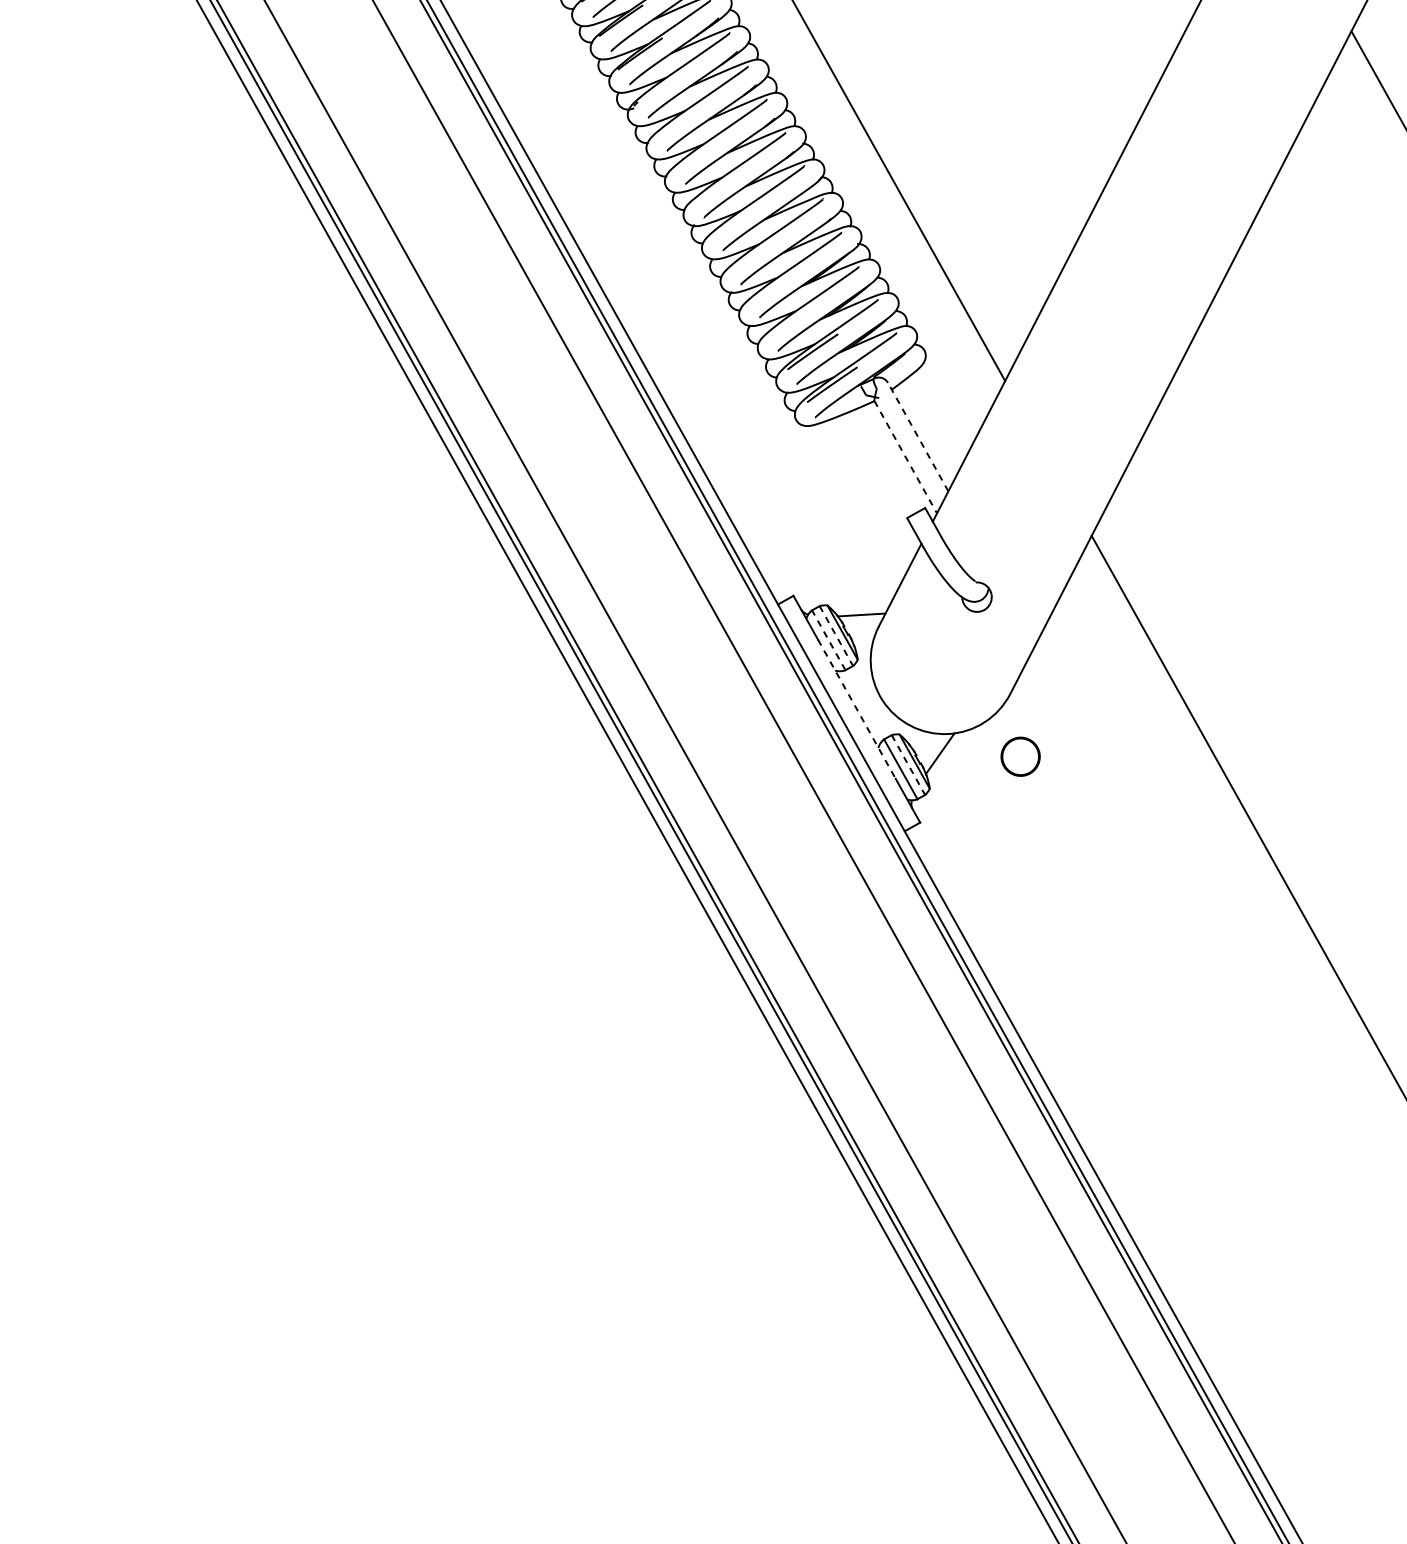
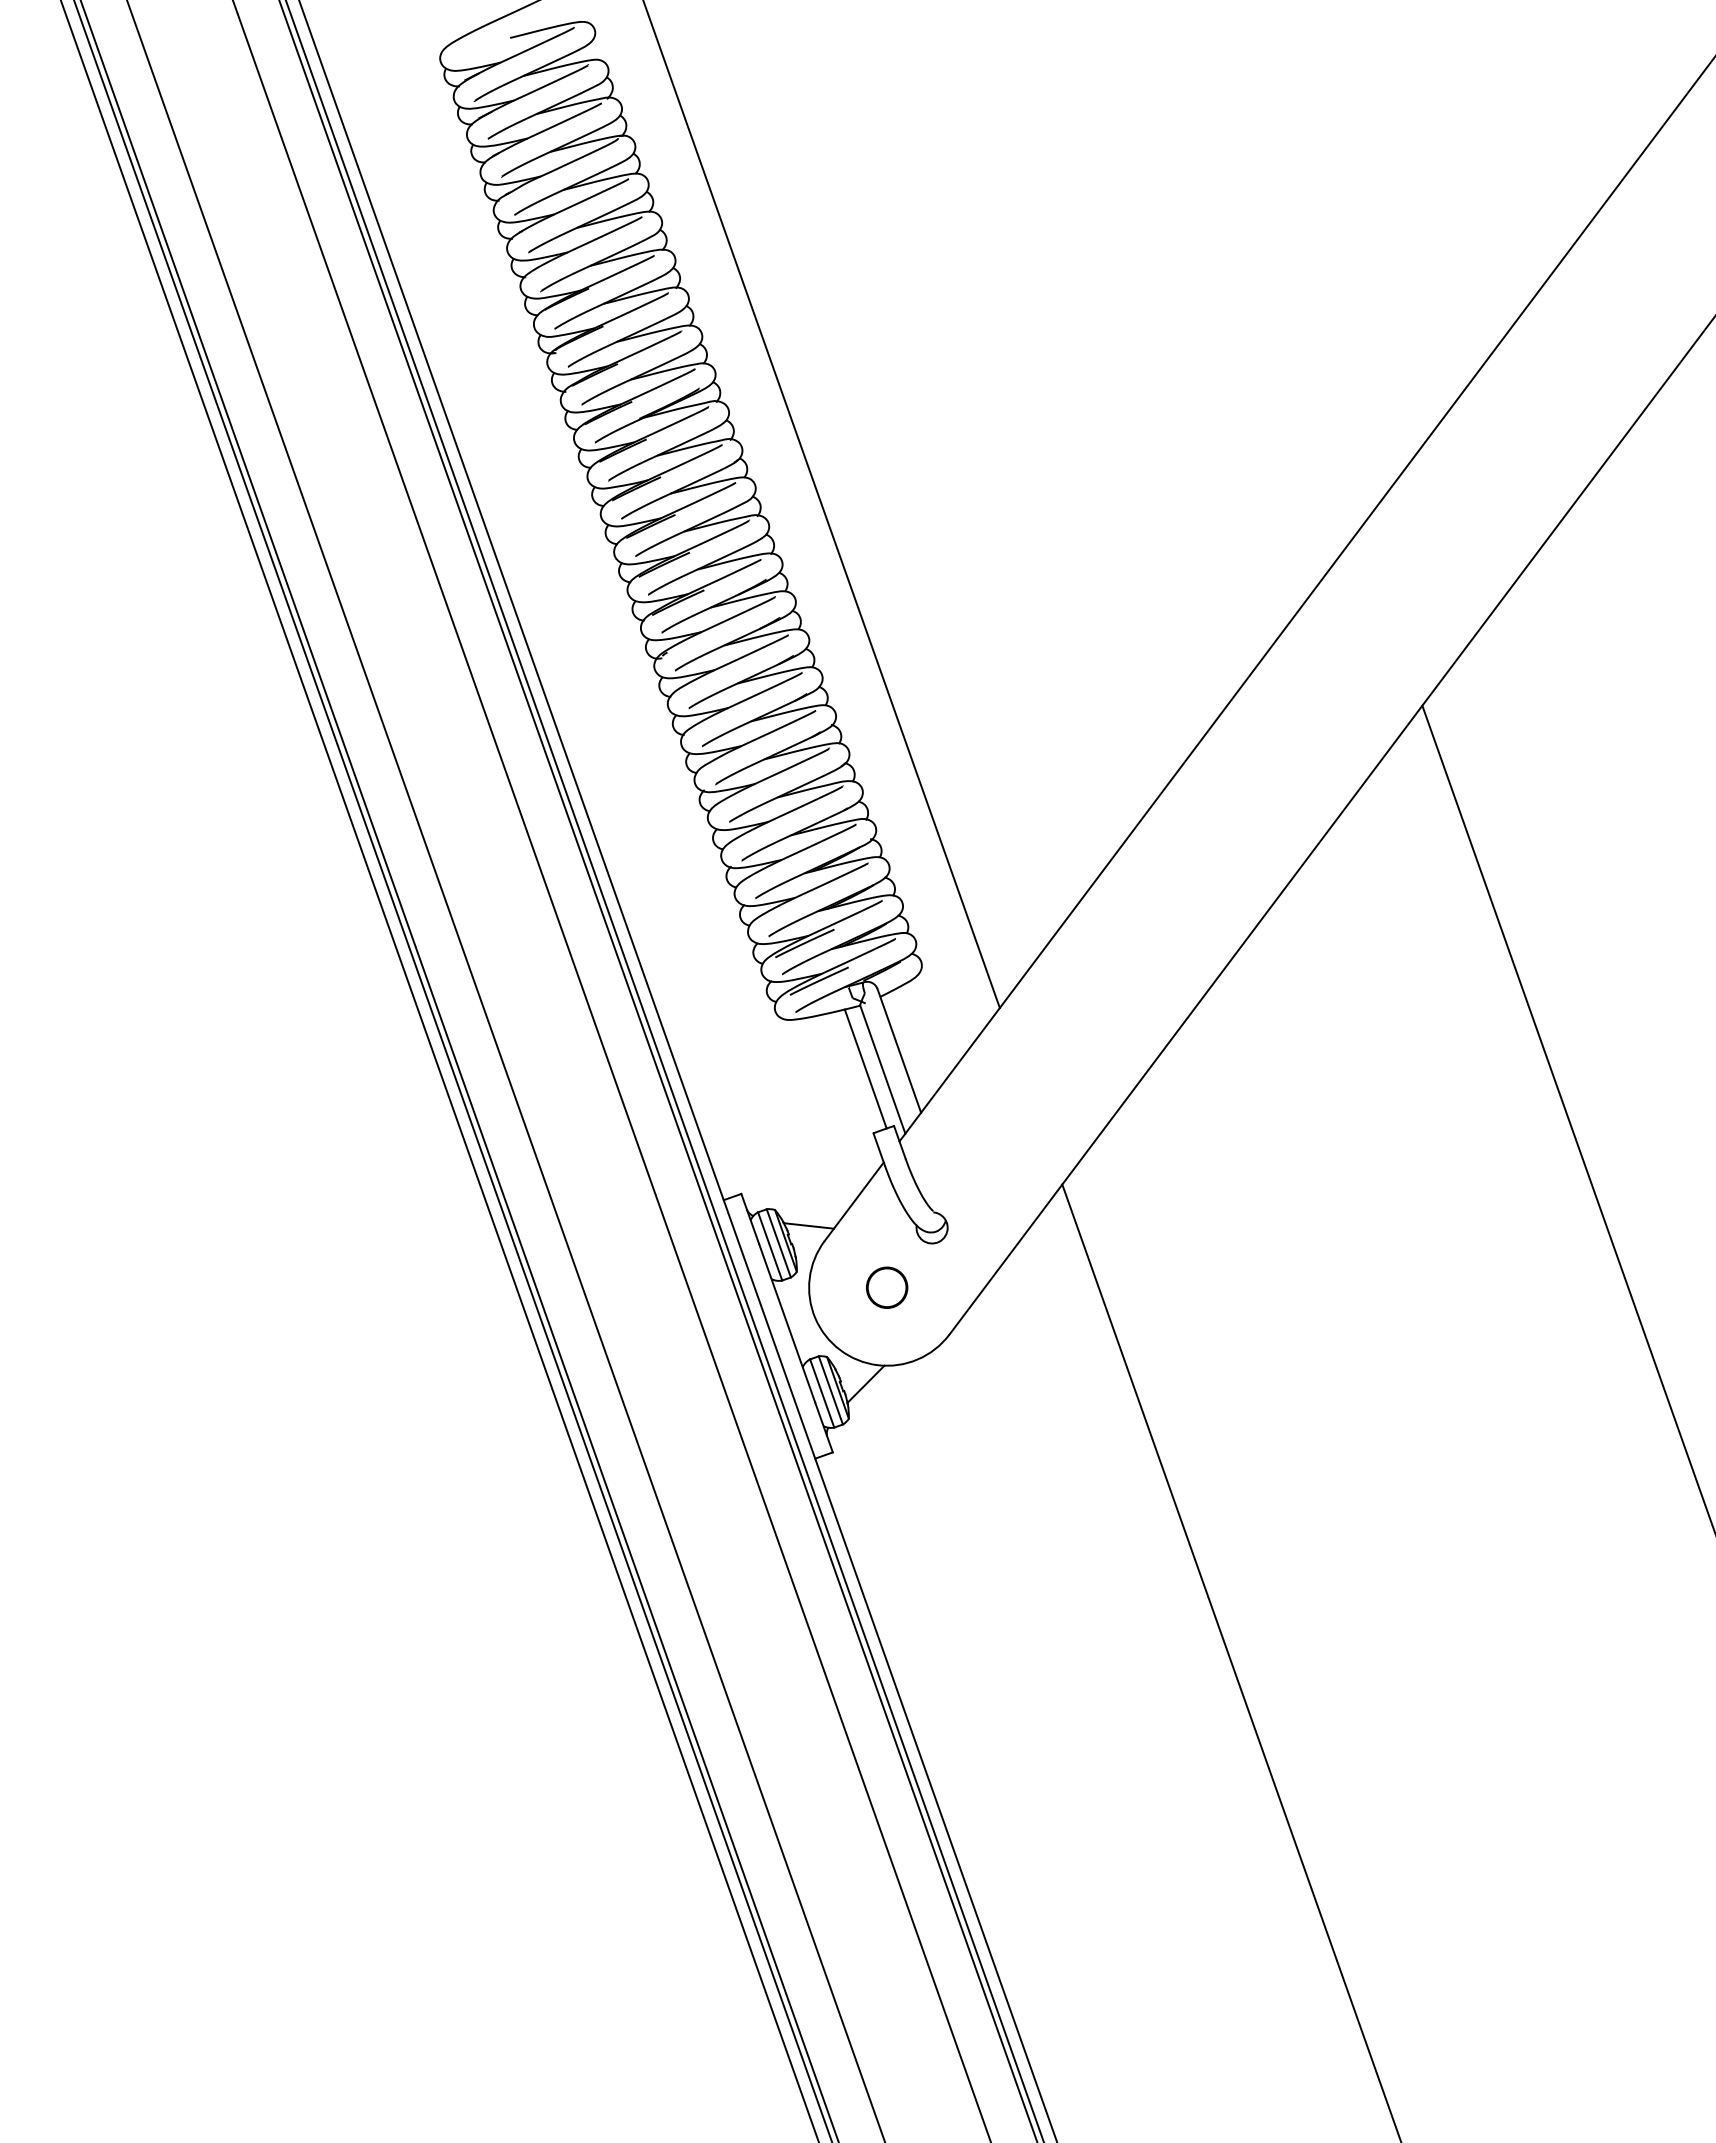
line: (918, 436) -> (899, 1050), dashed -> solid
line: (905, 457) -> (882, 1069), dashed -> solid
line: (889, 458) -> (865, 1068), added
line: (837, 636) -> (779, 1243), dashed -> solid
line: (828, 639) -> (770, 1245), dashed -> solid
line: (857, 709) -> (787, 1323), dashed -> solid
circle: (1020, 756) -> (887, 1287), moved
line: (909, 765) -> (831, 1390), dashed -> solid

